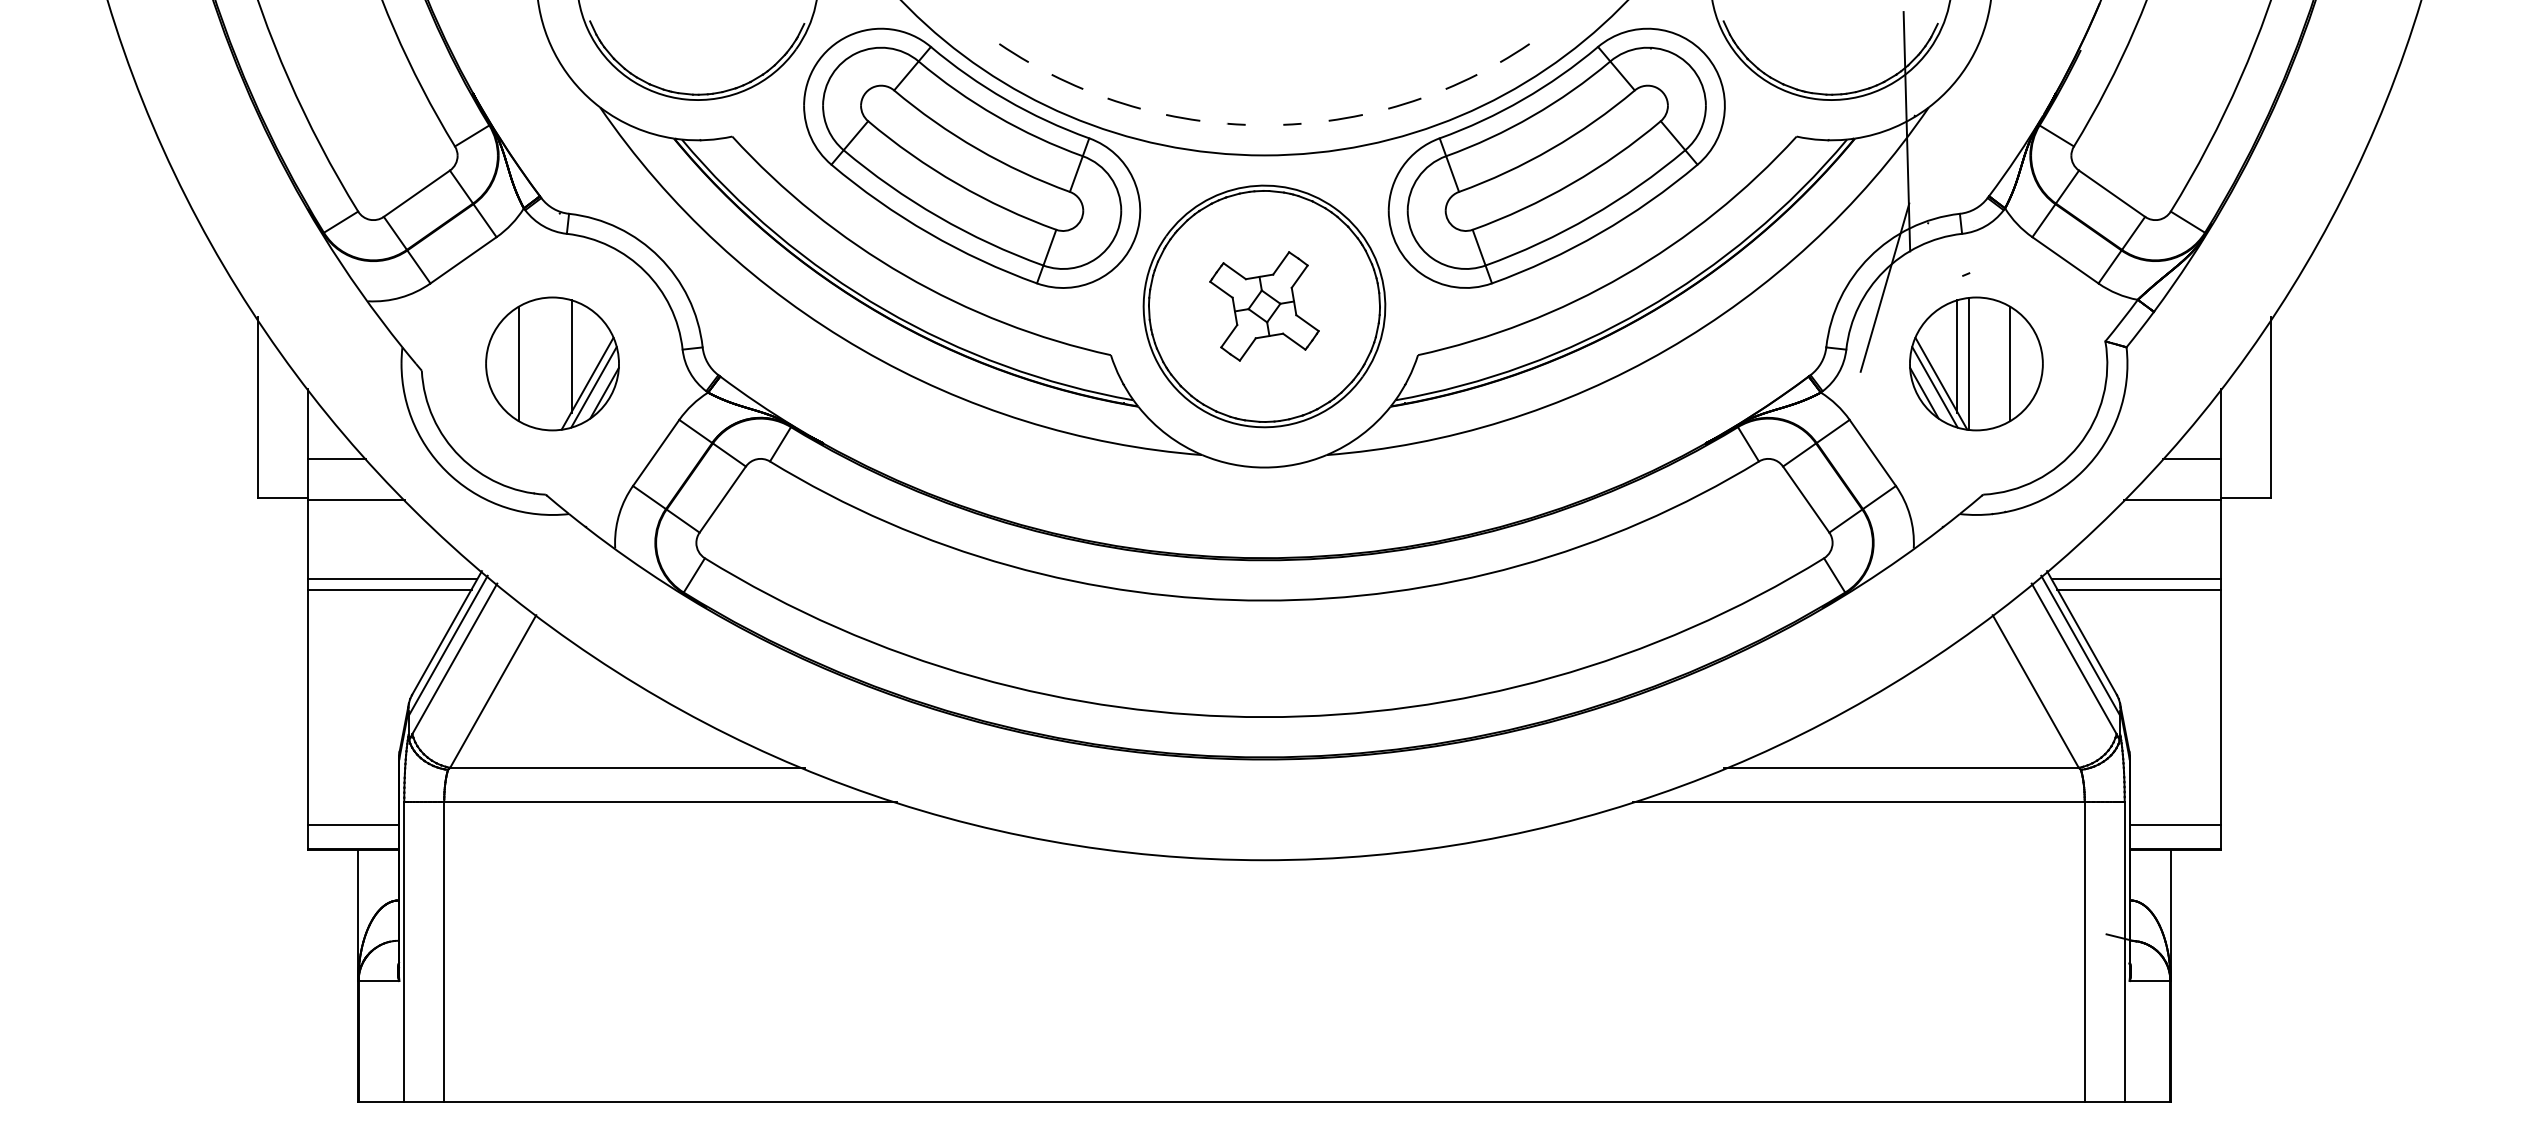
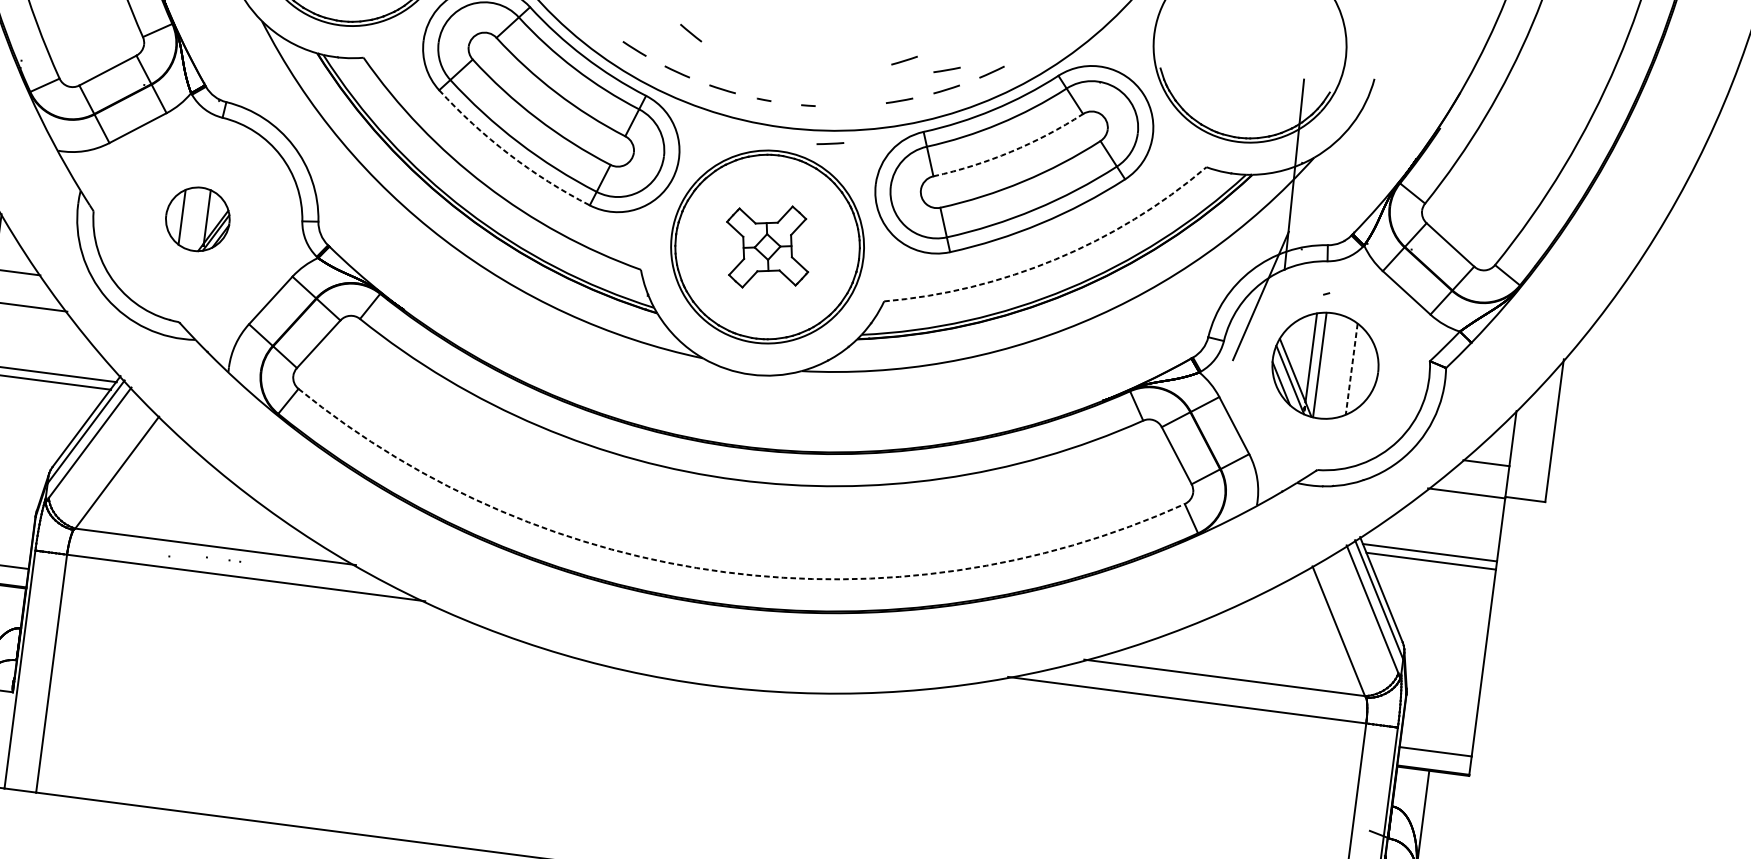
line: (1013, 52) -> (690, 32), moved
line: (1404, 52) -> (904, 60), added
line: (1458, 57) -> (946, 69), added
line: (1345, 117) -> (830, 143), moved
arc: (1551, 149) -> (1011, 152), solid -> dashed
arc: (928, 233) -> (509, 154), solid -> dashed
arc: (1624, 275) -> (1055, 259), solid -> dashed
part: (552, 363) -> (197, 218), size x0.6
line: (2009, 364) -> (1351, 369), solid -> dashed
arc: (1264, 717) -> (725, 572), solid -> dashed

